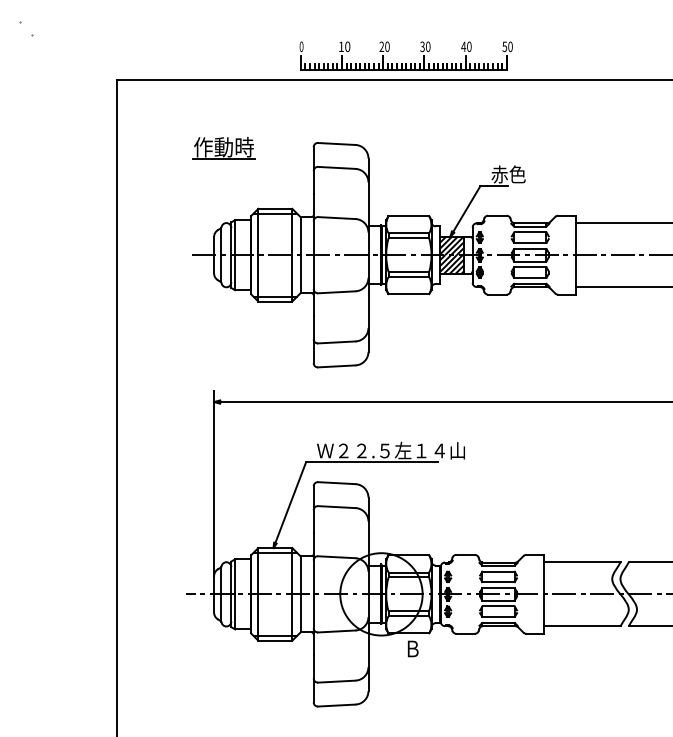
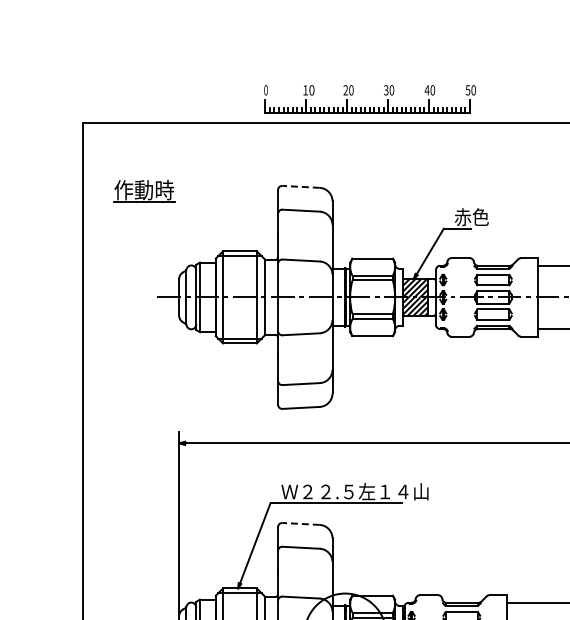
line: (336, 143) -> (300, 186), solid -> dashed
part: (223, 148) -> (143, 191), moved
line: (336, 483) -> (300, 524), solid -> dashed

